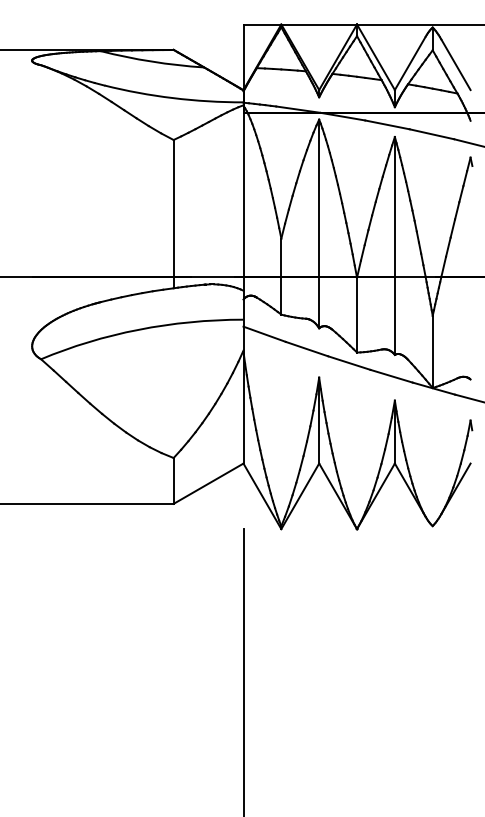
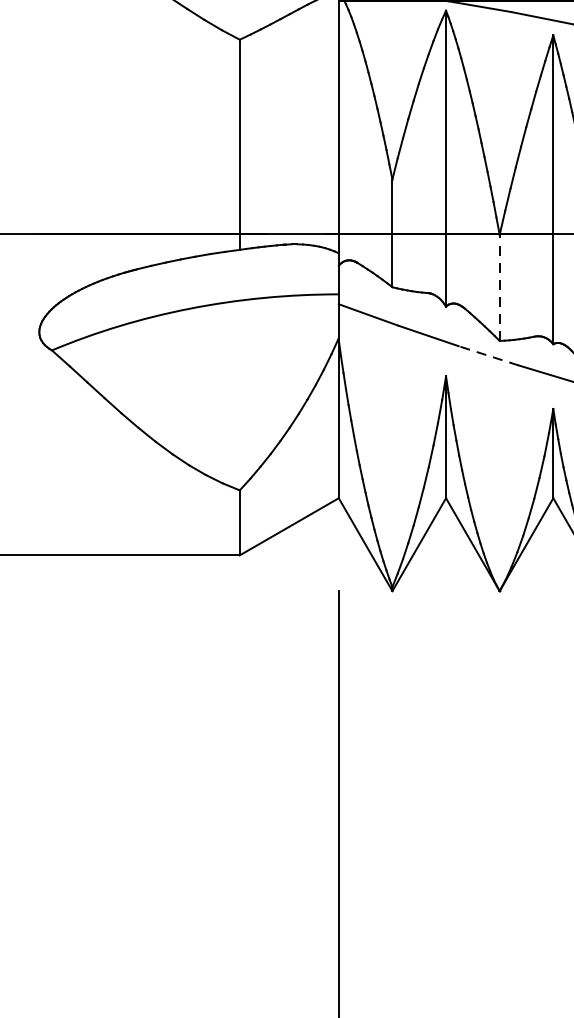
line: (357, 314) -> (500, 286), solid -> dashed
line: (348, 362) -> (487, 355), solid -> dashed

